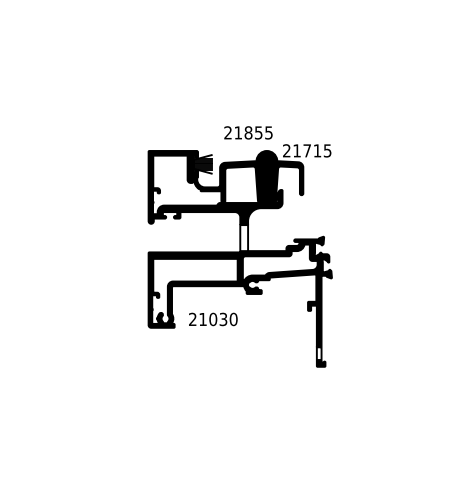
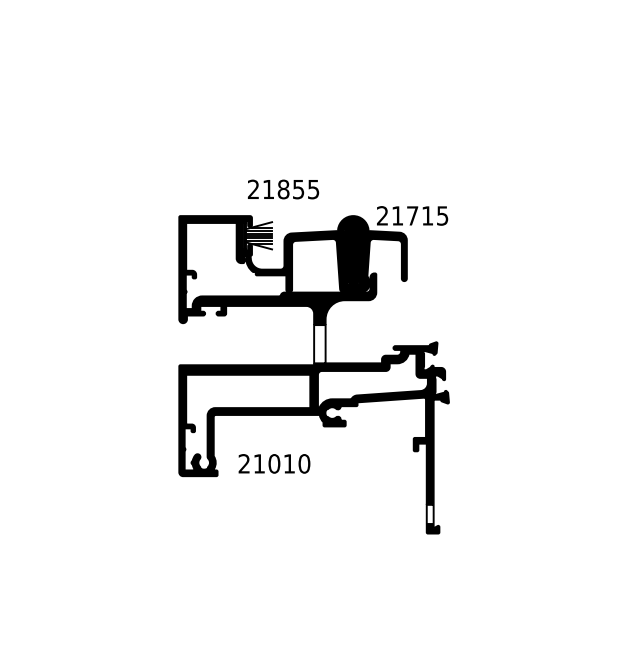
text: (248, 132) -> (283, 188), moved
text: (223, 319) -> (289, 463), 21030 -> 21010

